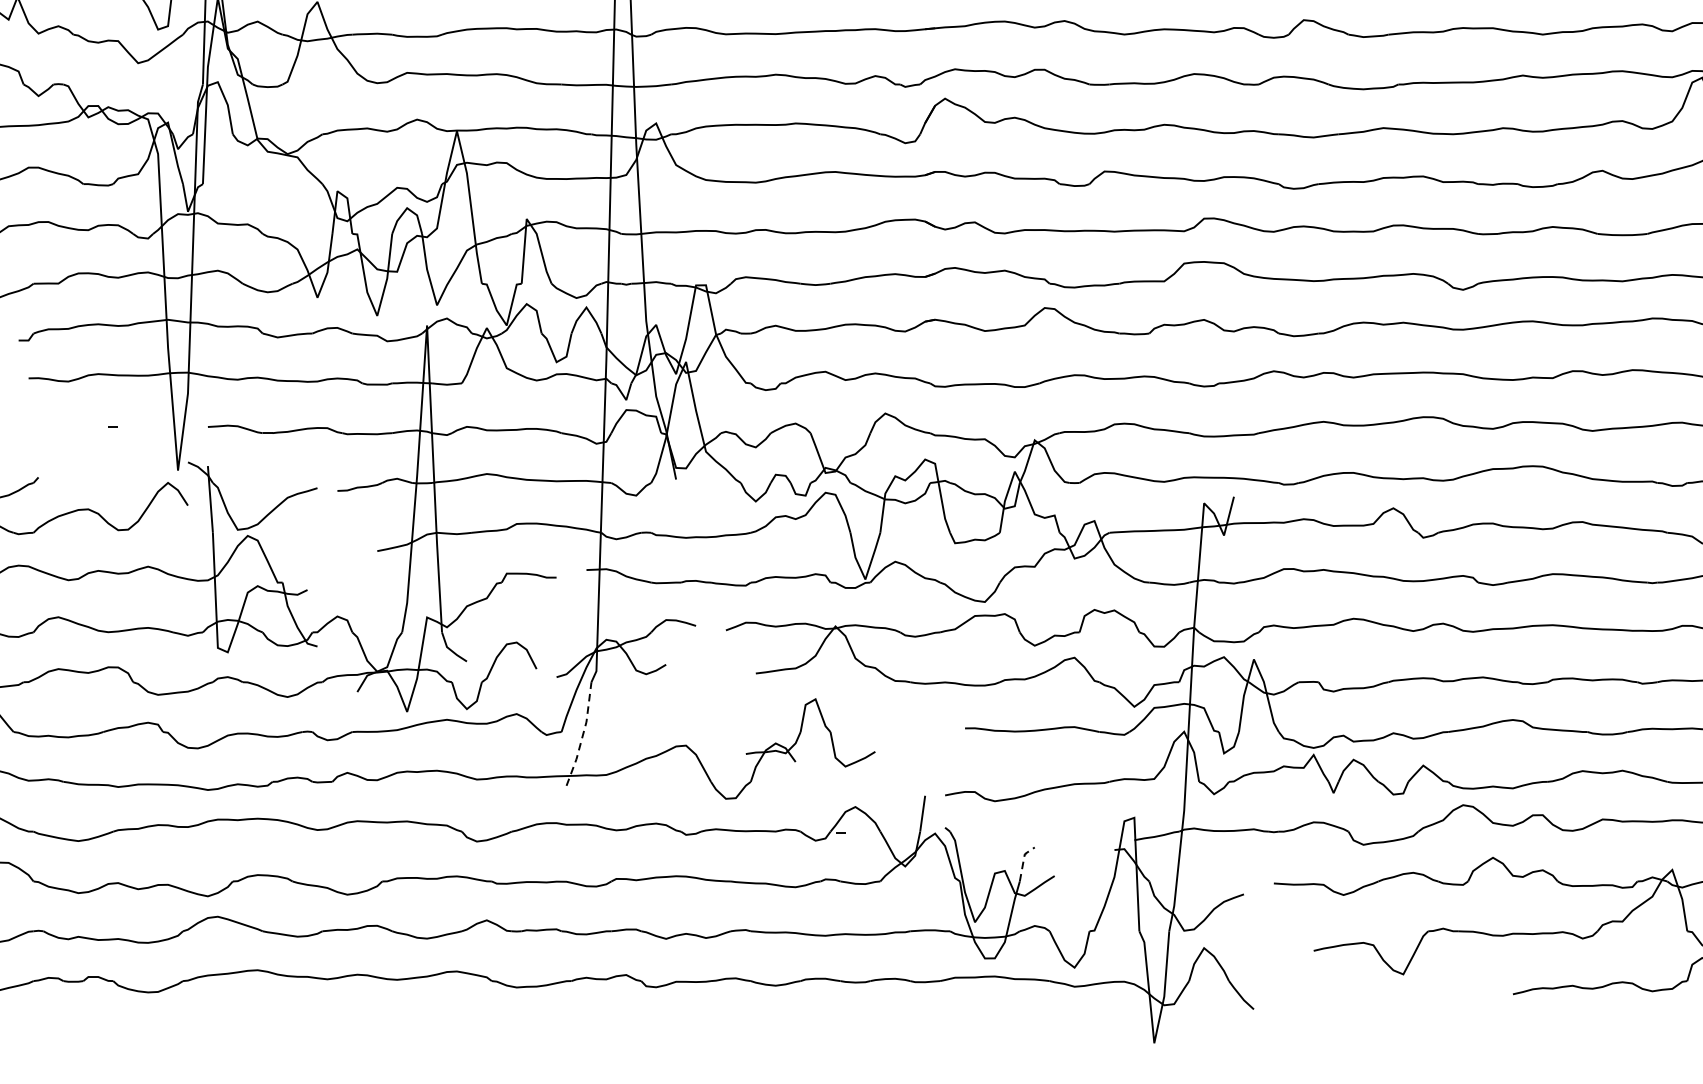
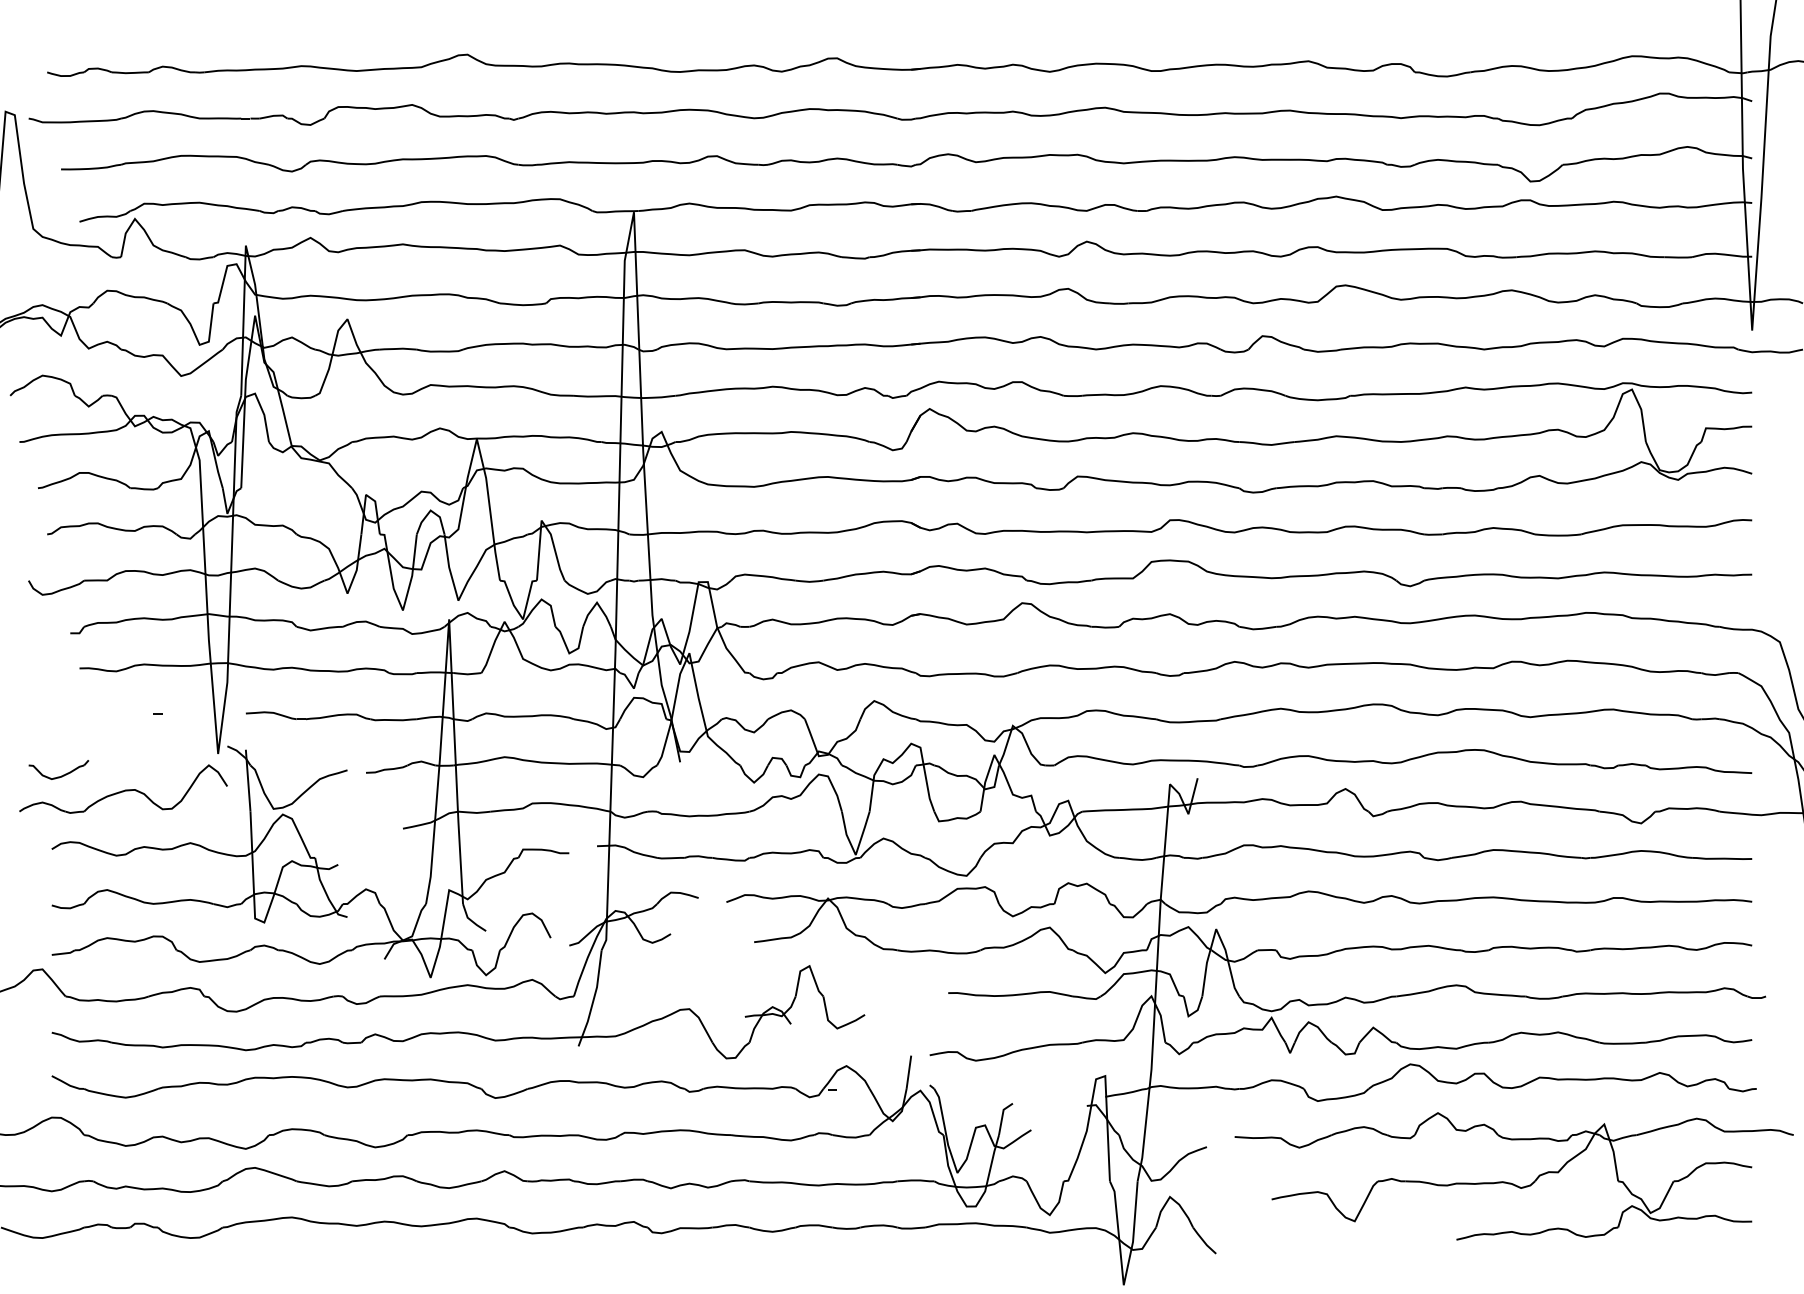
line: (582, 734) -> (593, 998), dashed -> solid
line: (1023, 860) -> (1002, 1115), dashed -> solid

